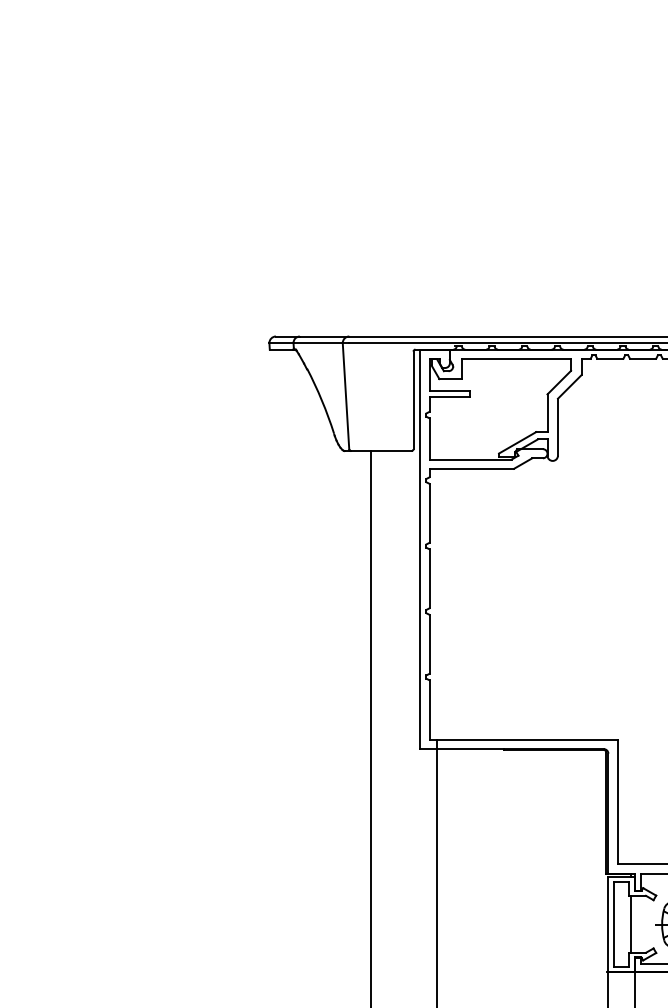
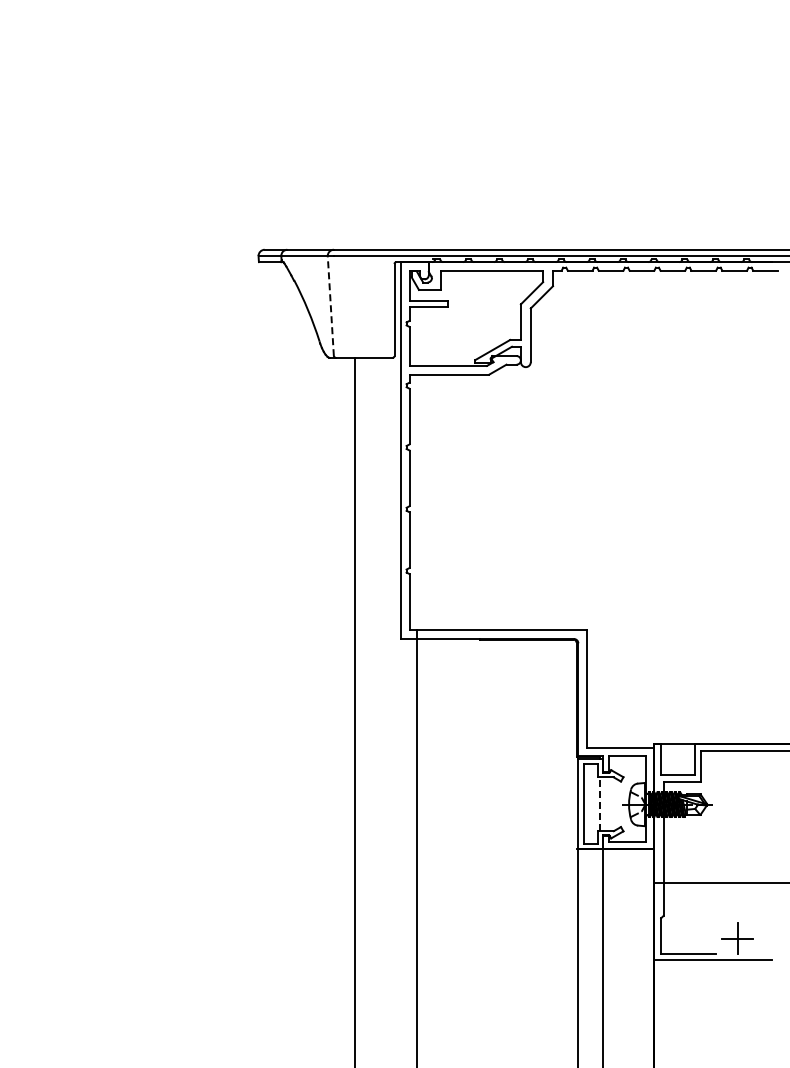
line: (345, 395) -> (330, 305), solid -> dashed
line: (630, 924) -> (599, 804), solid -> dashed

